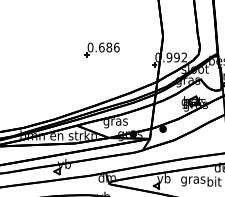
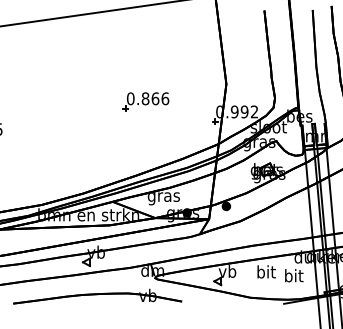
text: (105, 47) -> (150, 98), 0.686 -> 0.866
text: (193, 180) -> (266, 273), gras -> bit

